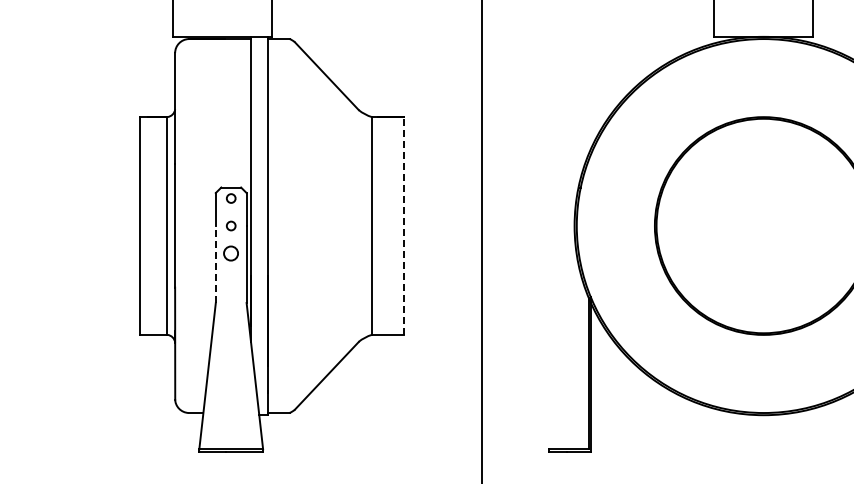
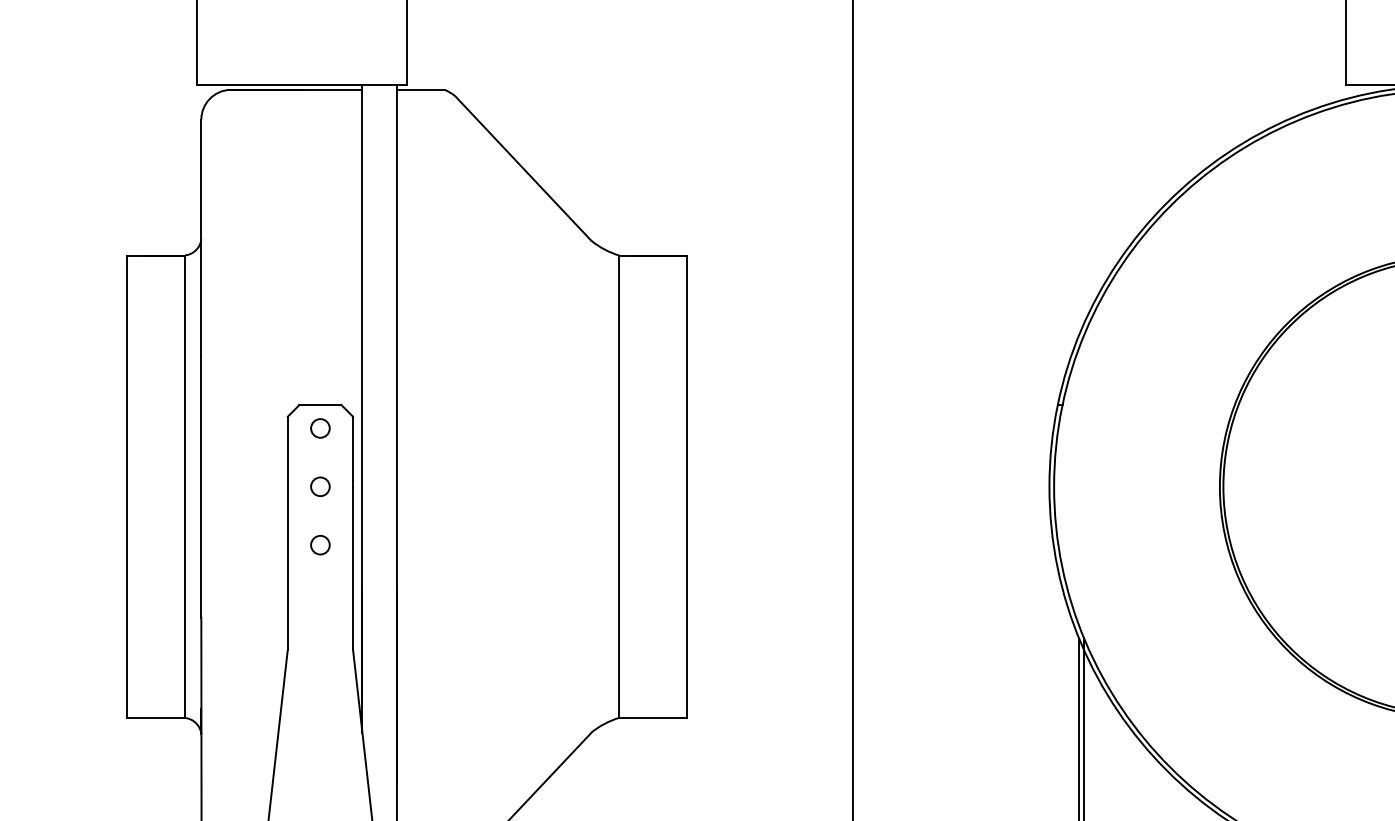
line: (403, 226) -> (686, 487), dashed -> solid
circle: (231, 253) -> (321, 545), size x0.62
line: (215, 264) -> (287, 568), dashed -> solid

